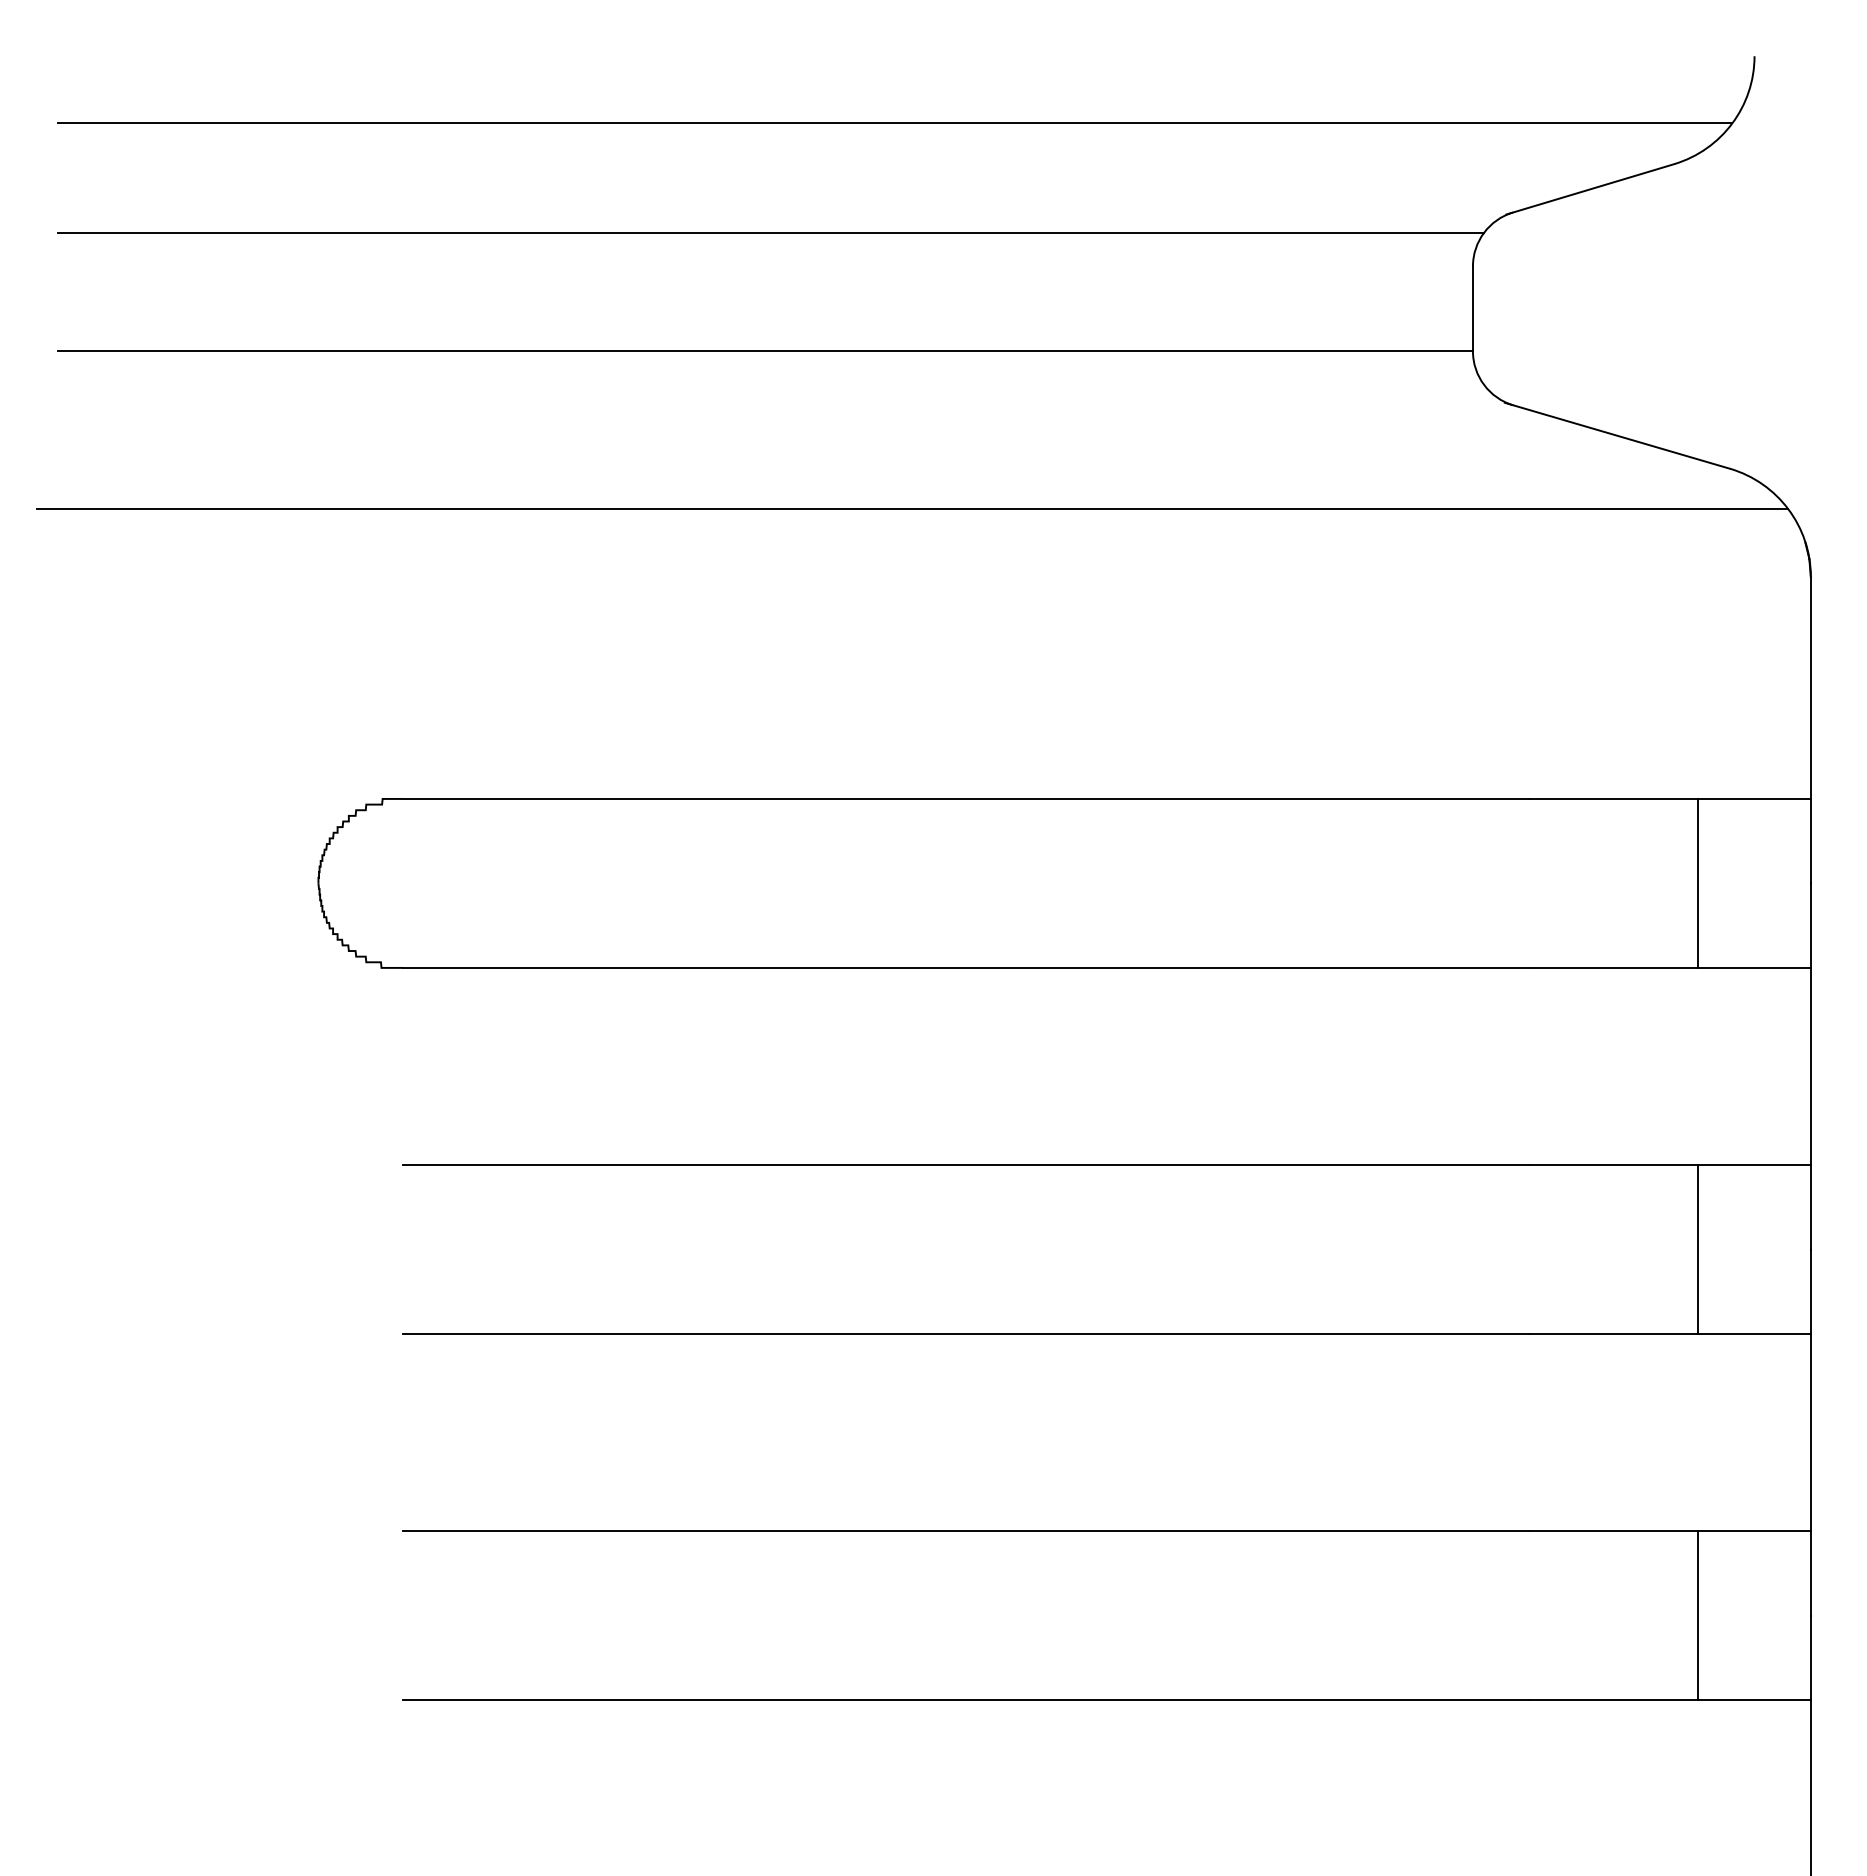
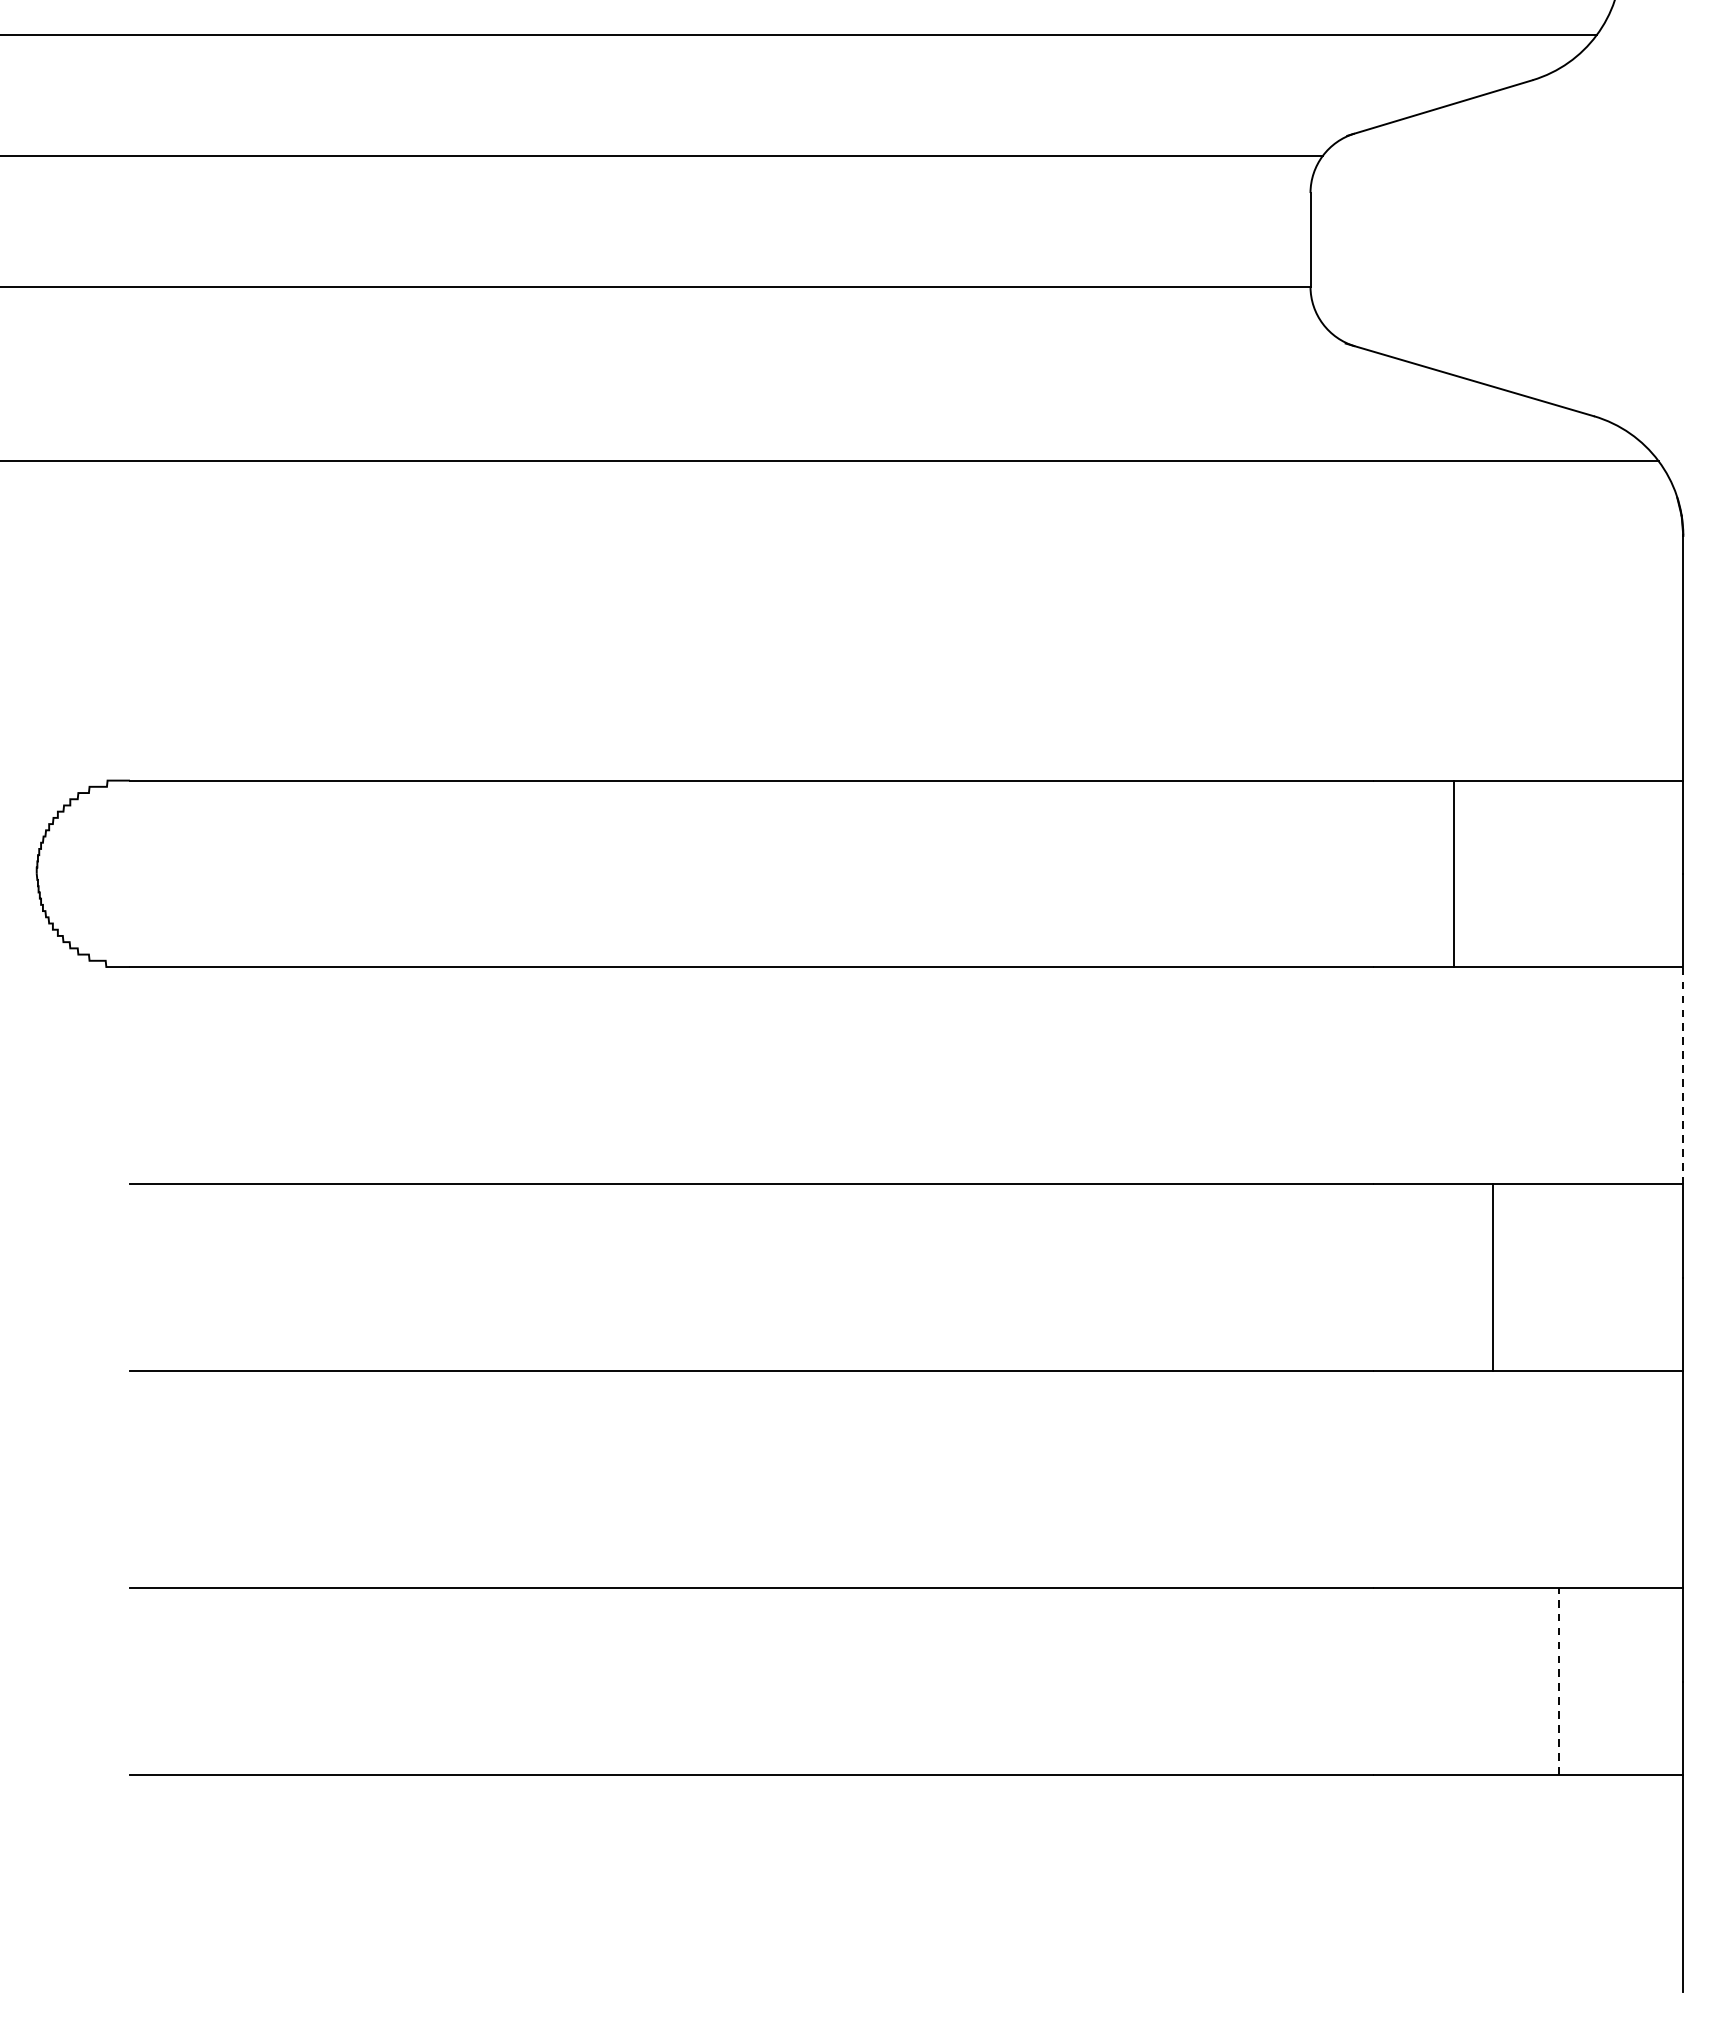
line: (1698, 882) -> (1454, 872), moved
line: (1810, 1066) -> (1682, 1075), solid -> dashed
line: (1698, 1249) -> (1493, 1277), moved
line: (1698, 1615) -> (1559, 1681), solid -> dashed

